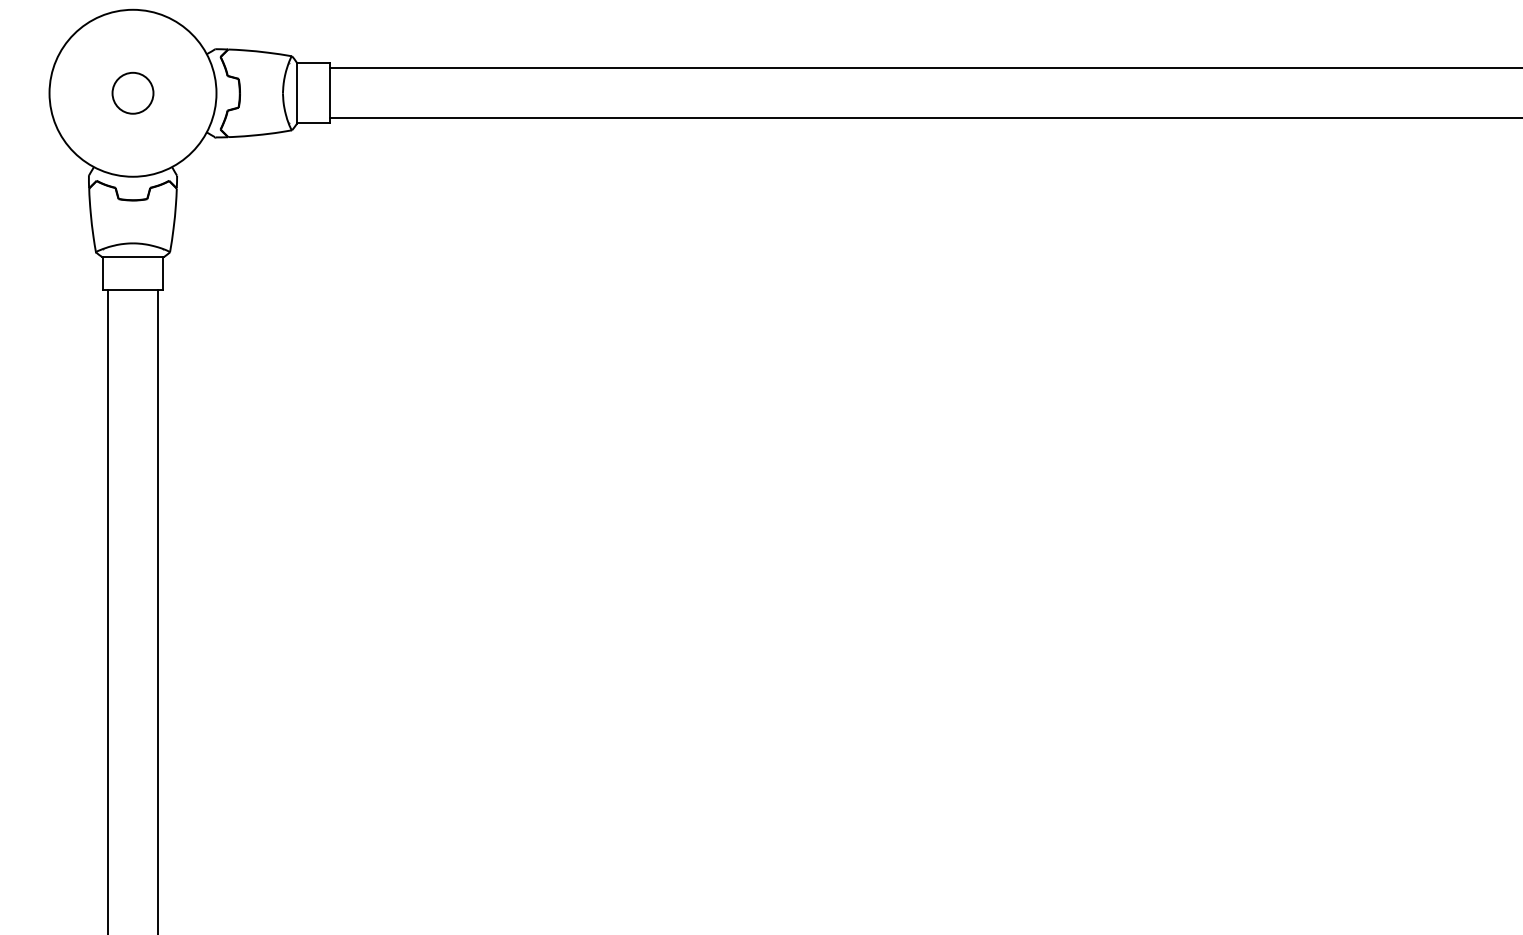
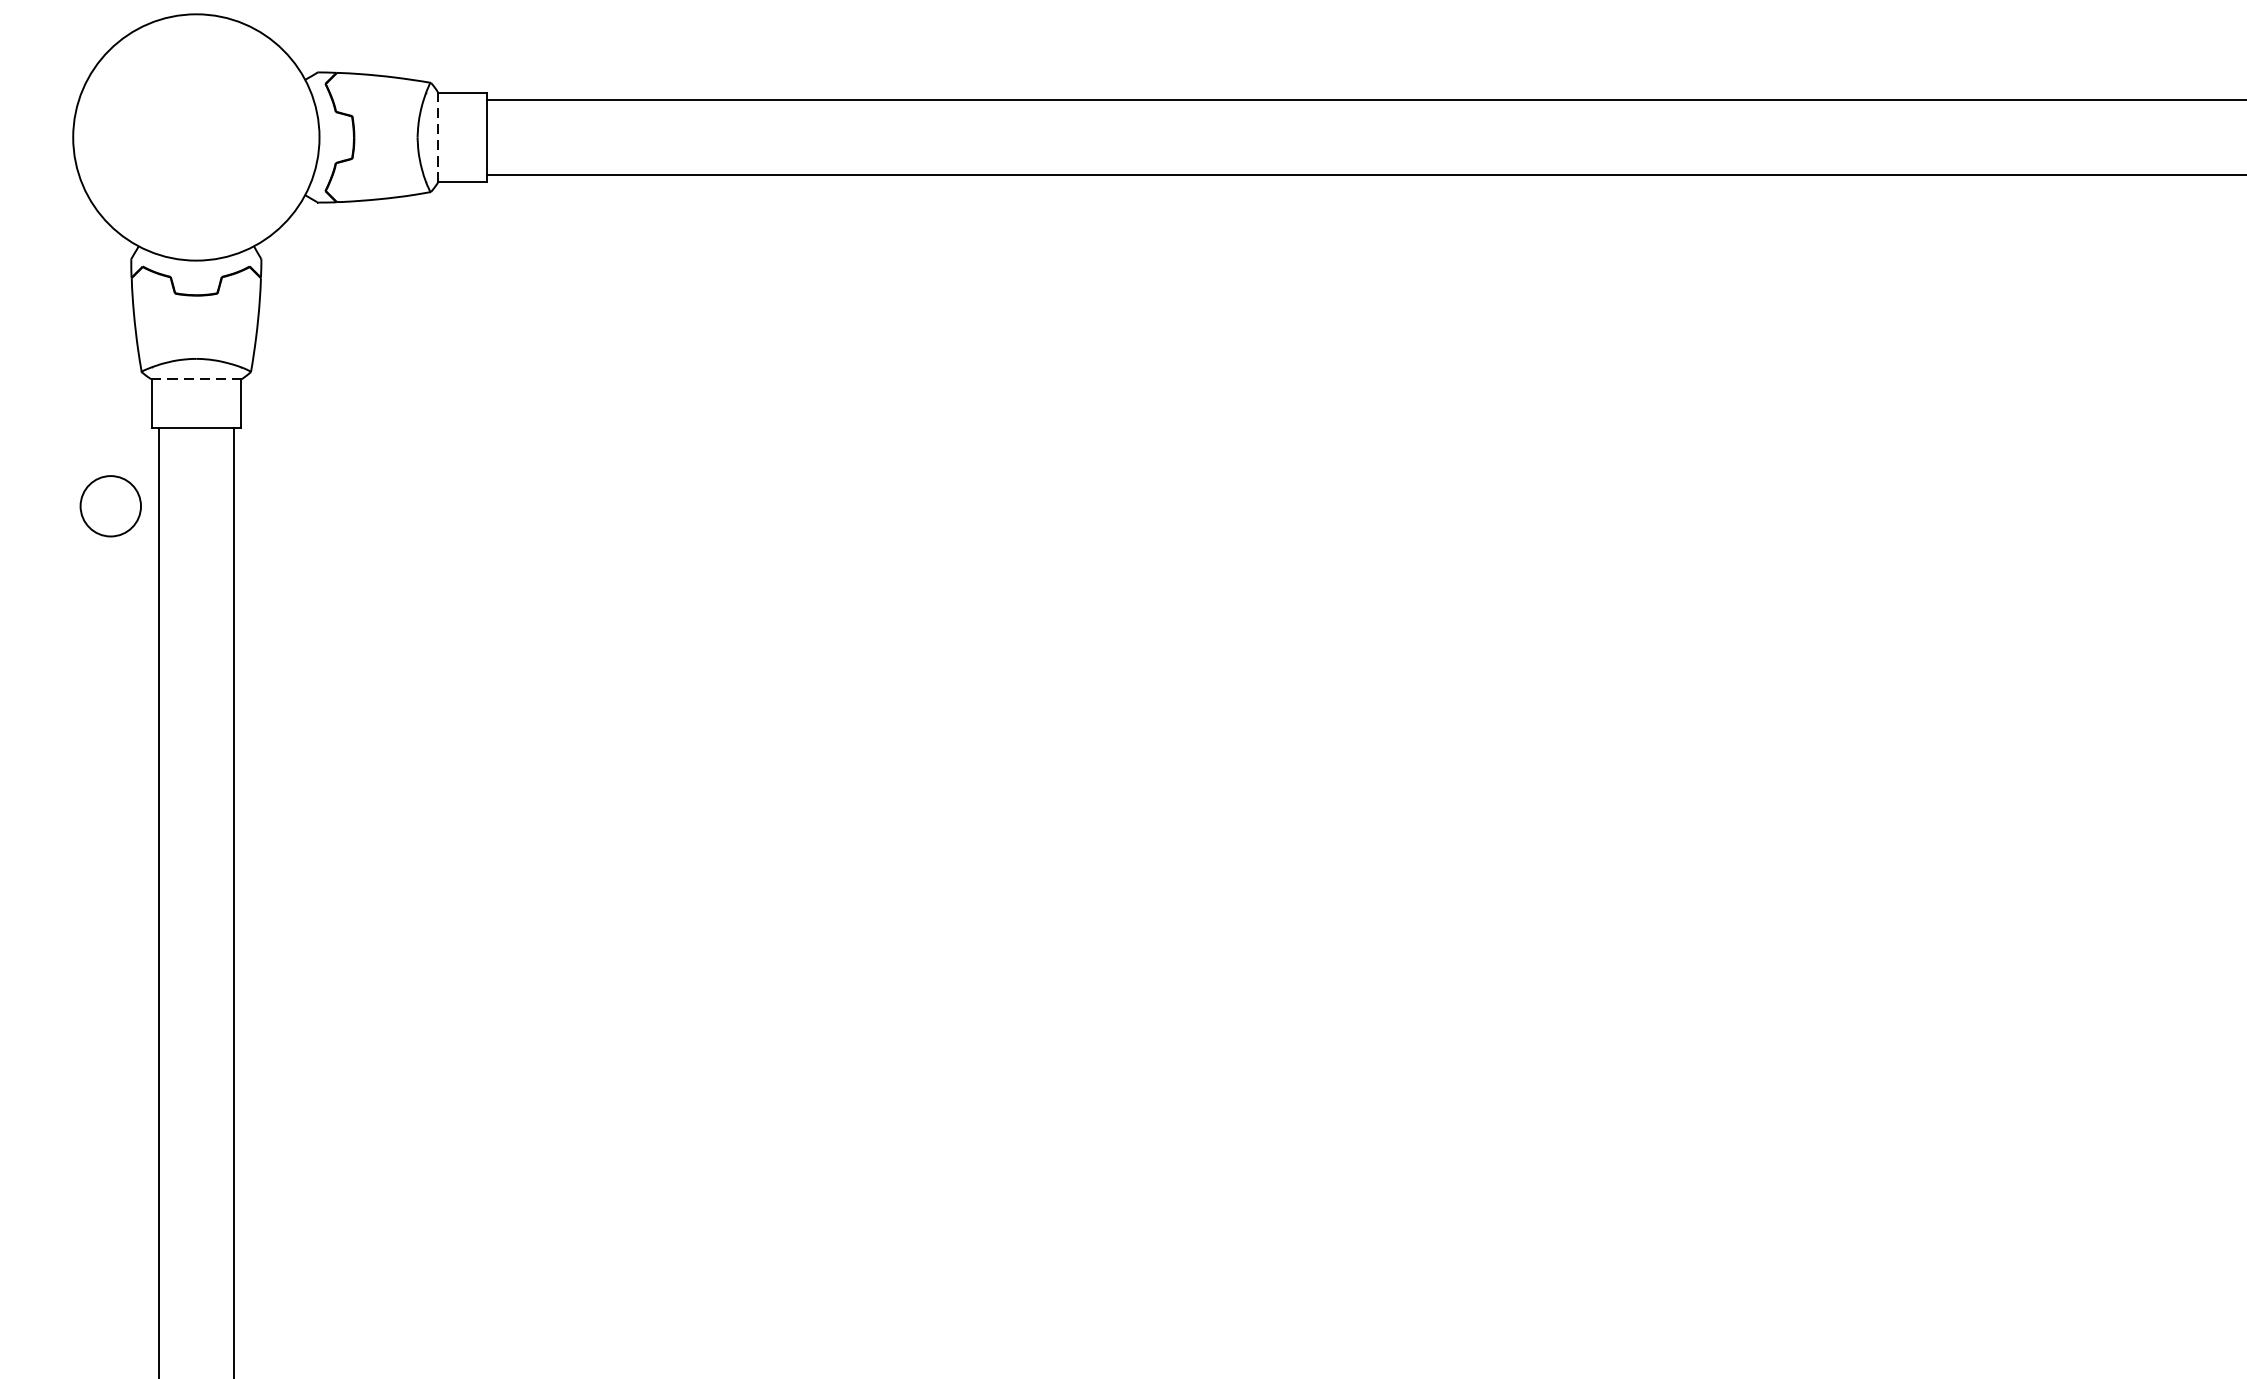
circle: (132, 92) -> (110, 505), moved
line: (296, 93) -> (437, 137), solid -> dashed
line: (133, 257) -> (197, 379), solid -> dashed

